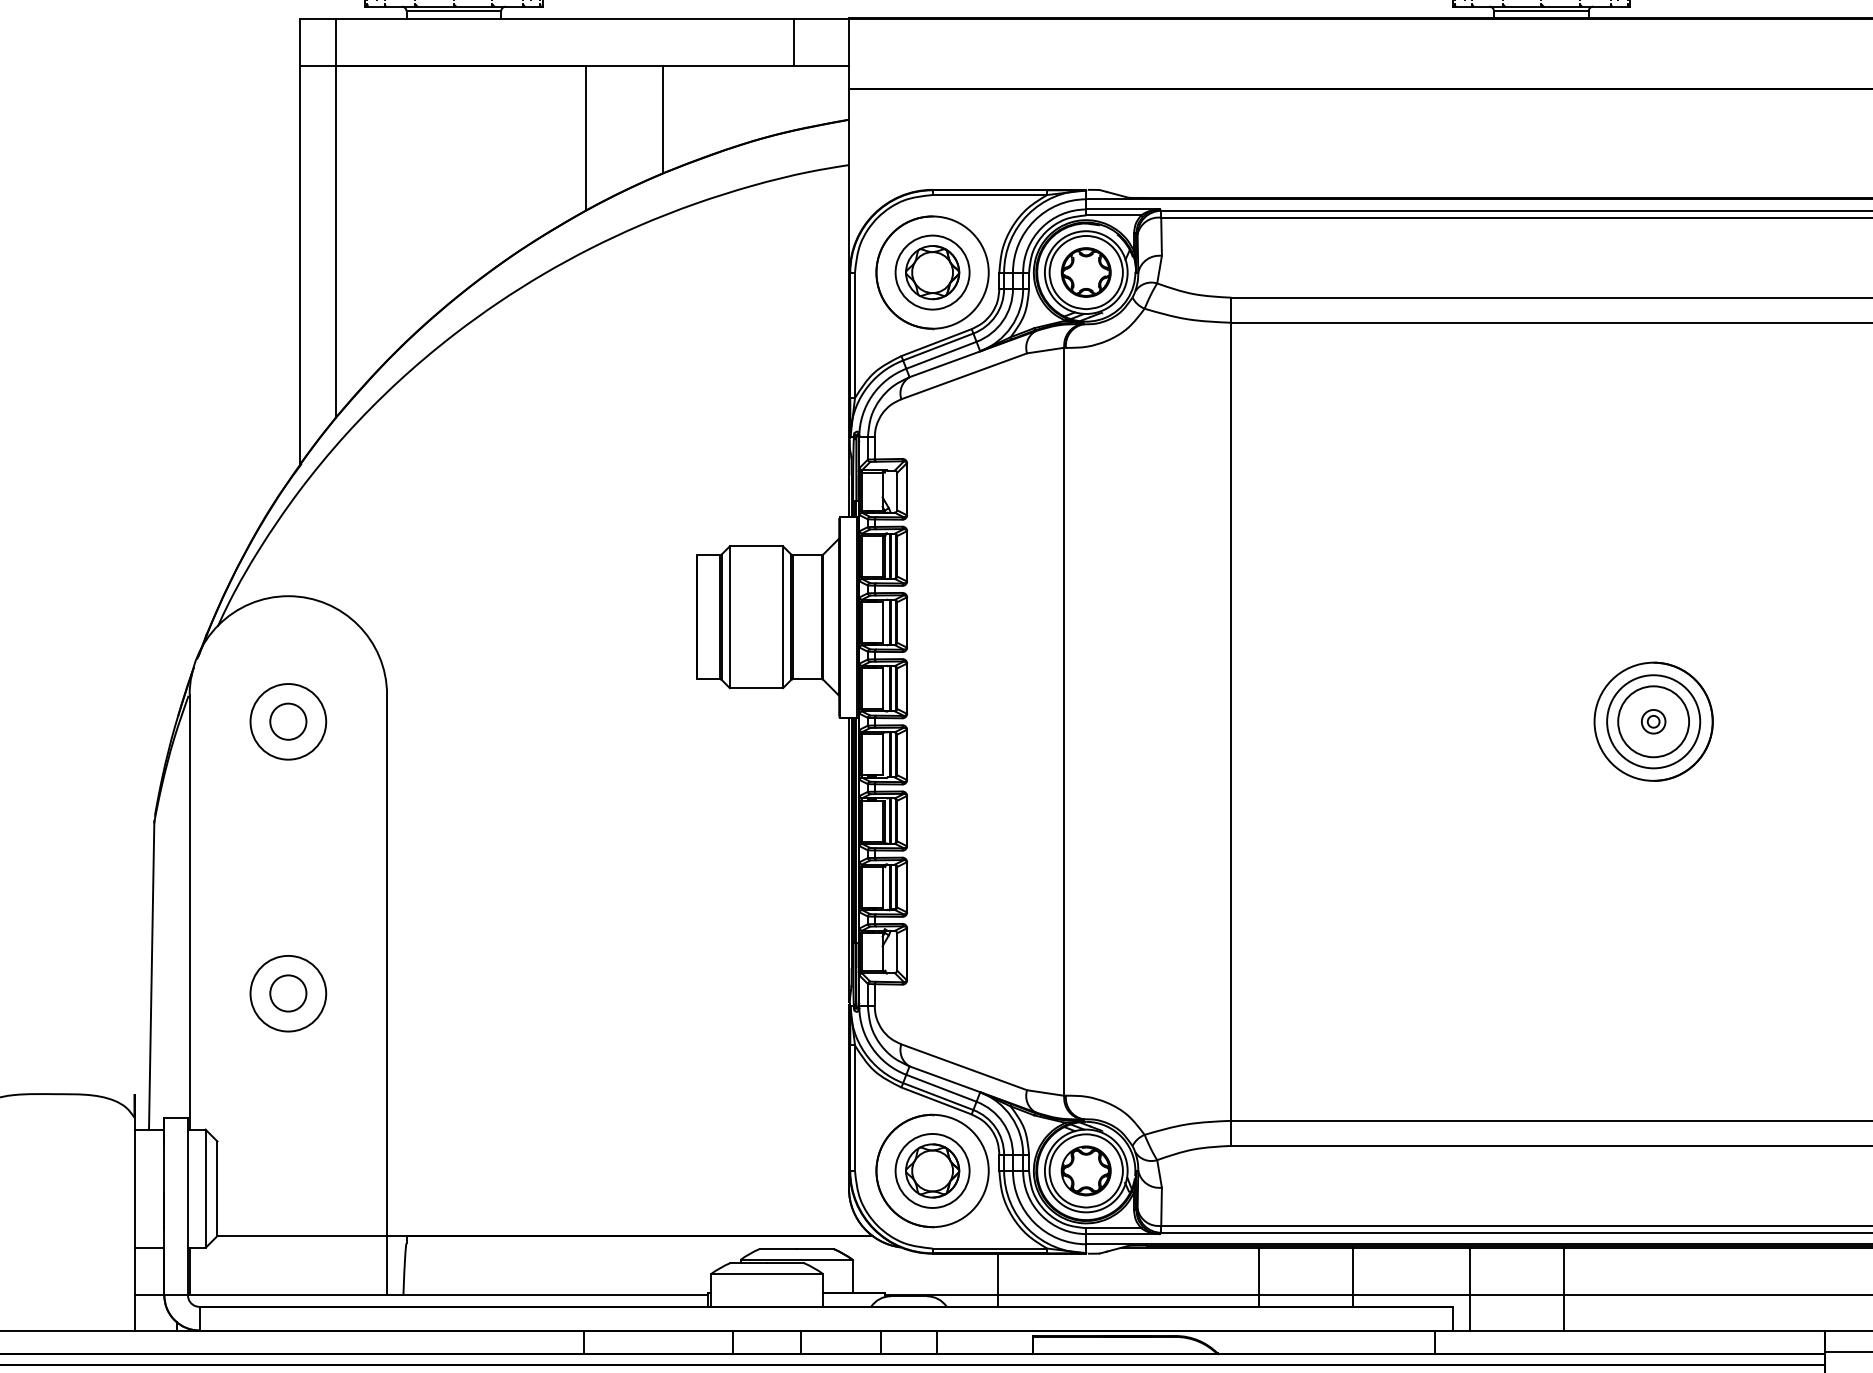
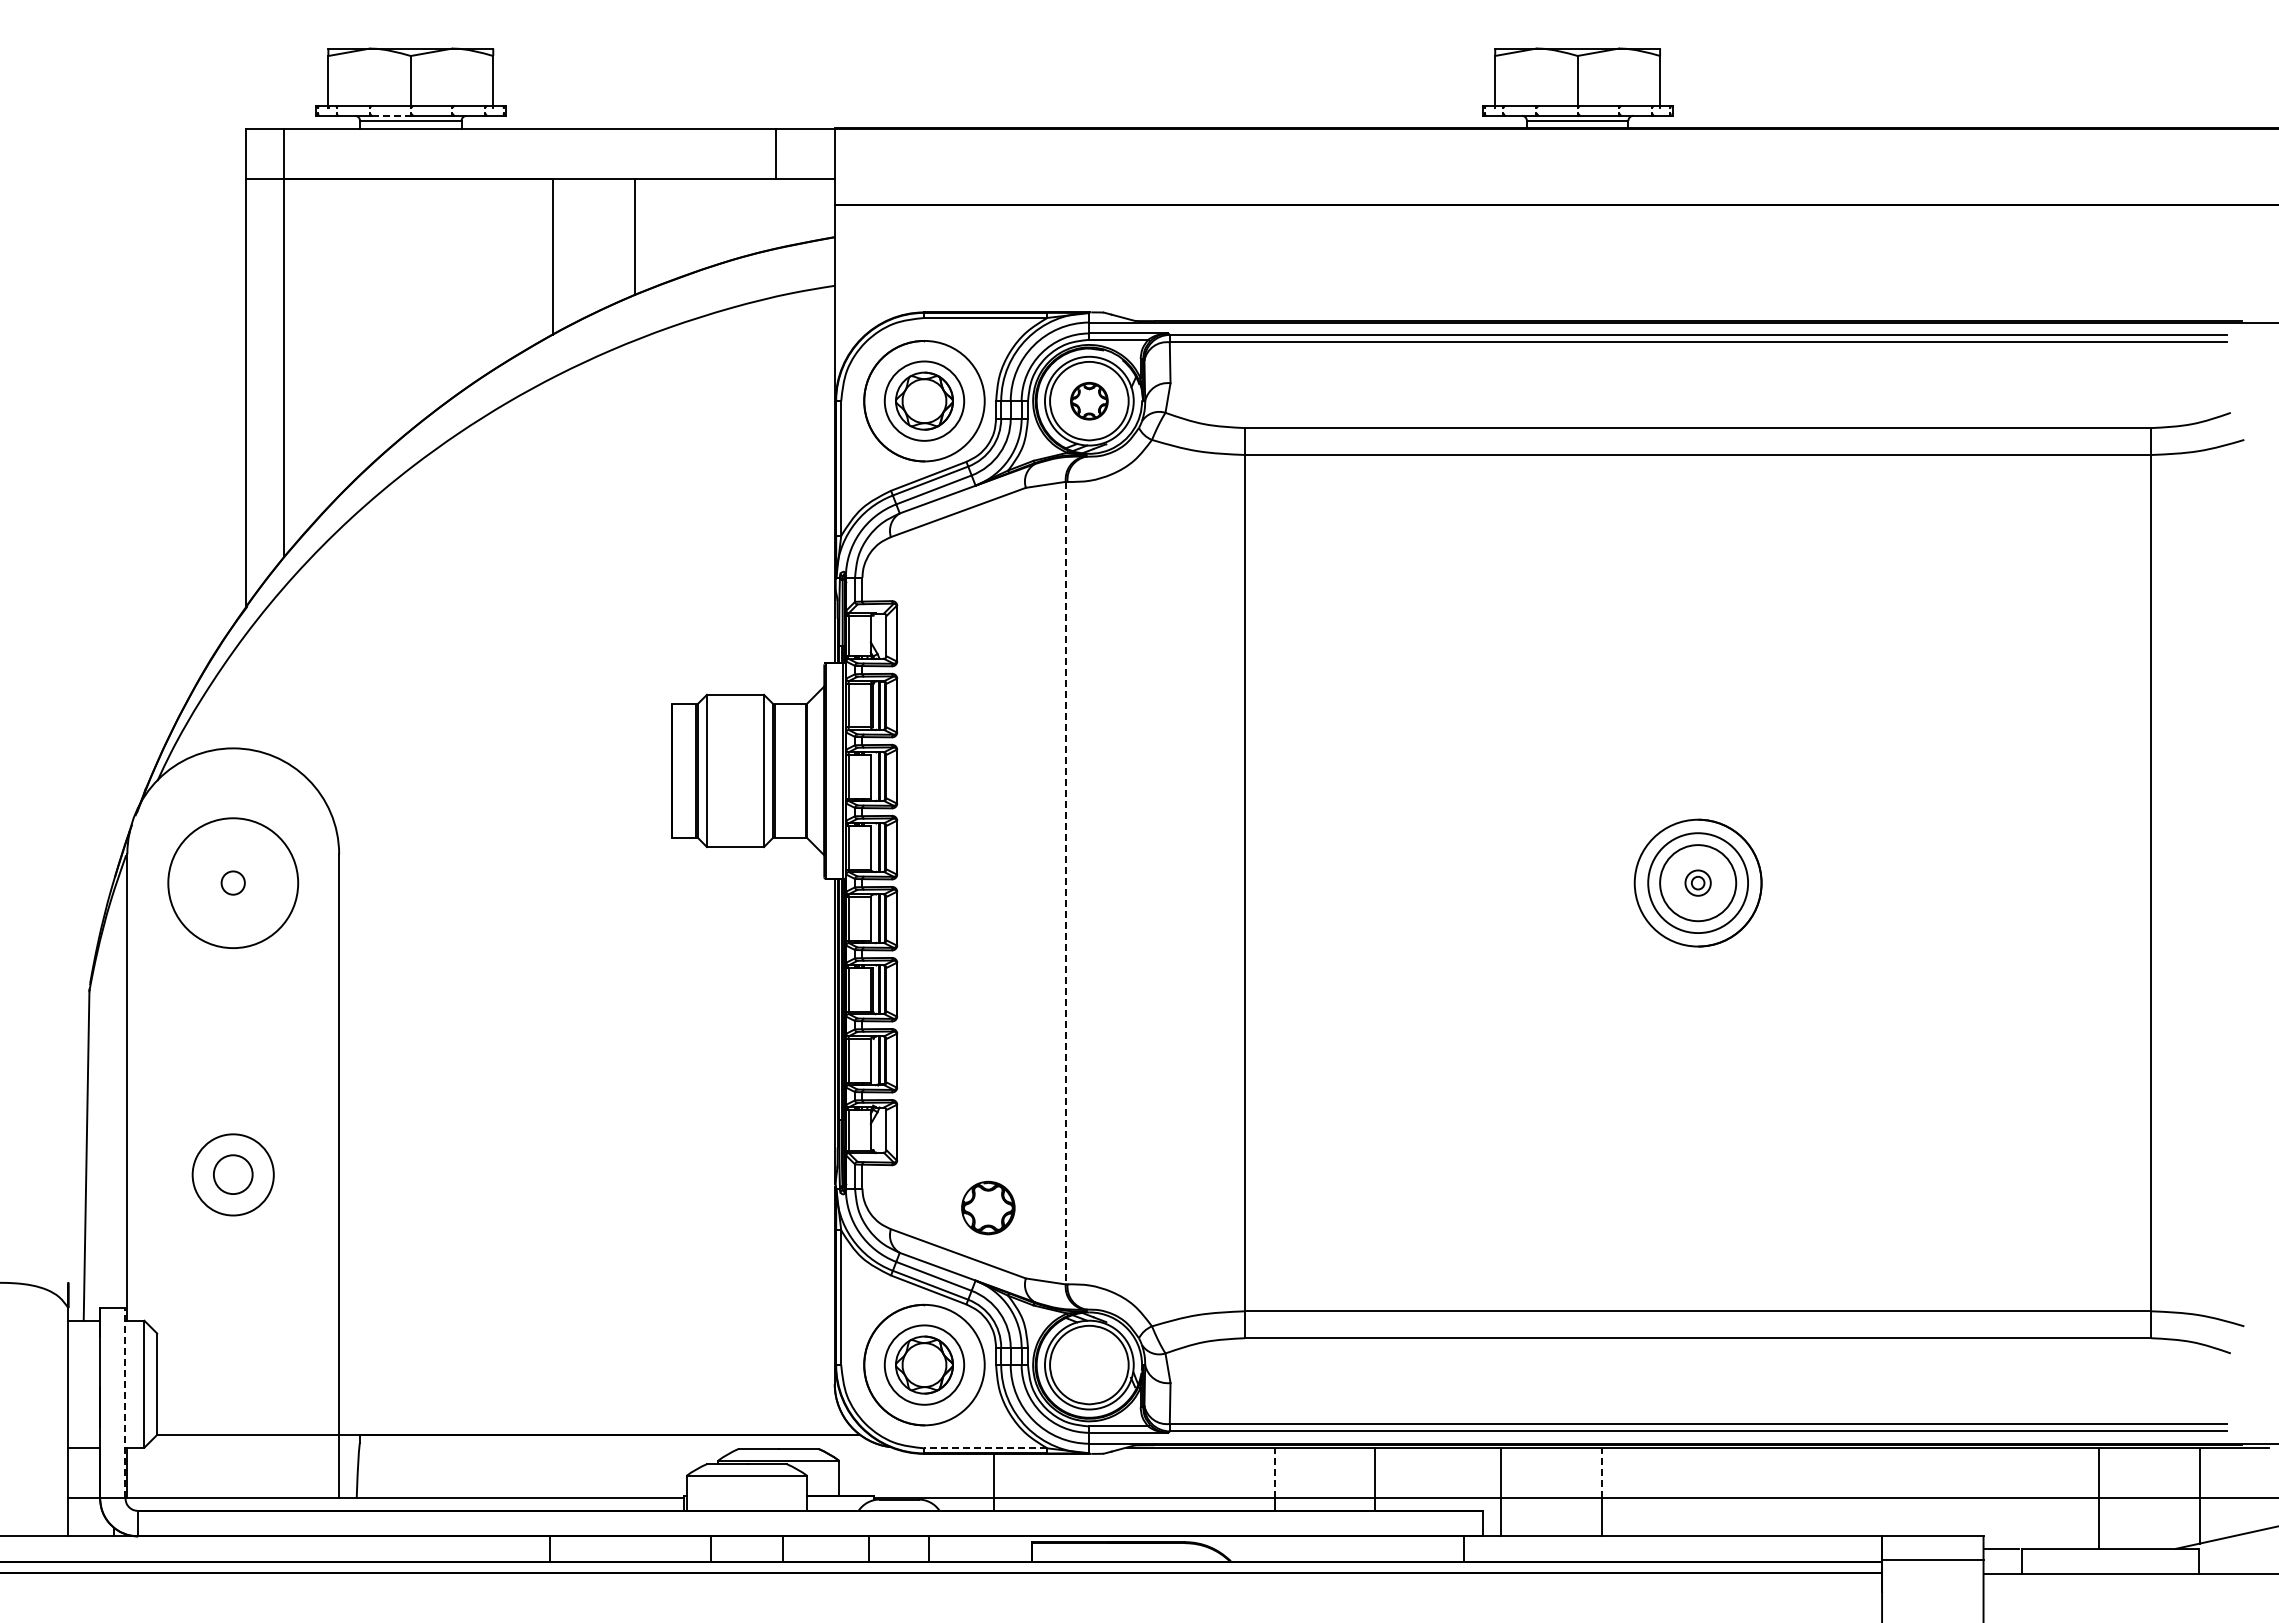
line: (435, 6) -> (391, 115), solid -> dashed
part: (1086, 272) -> (1089, 401), size x0.7
circle: (287, 721) -> (232, 882), size x0.6
circle: (287, 721) -> (232, 882), size x1.6
line: (1064, 722) -> (1065, 883), solid -> dashed
part: (1086, 1170) -> (988, 1207), moved
line: (187, 1205) -> (125, 1402), solid -> dashed
line: (989, 1248) -> (985, 1448), solid -> dashed
line: (1258, 1271) -> (1274, 1472), solid -> dashed
line: (1563, 1271) -> (1601, 1472), solid -> dashed

